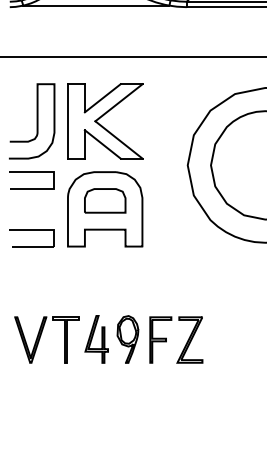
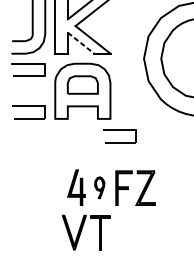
line: (102, 144) -> (80, 43), solid -> dashed
part: (154, 262) -> (119, 130), added
part: (40, 338) -> (81, 231), moved
part: (127, 339) -> (99, 187), size x0.6

